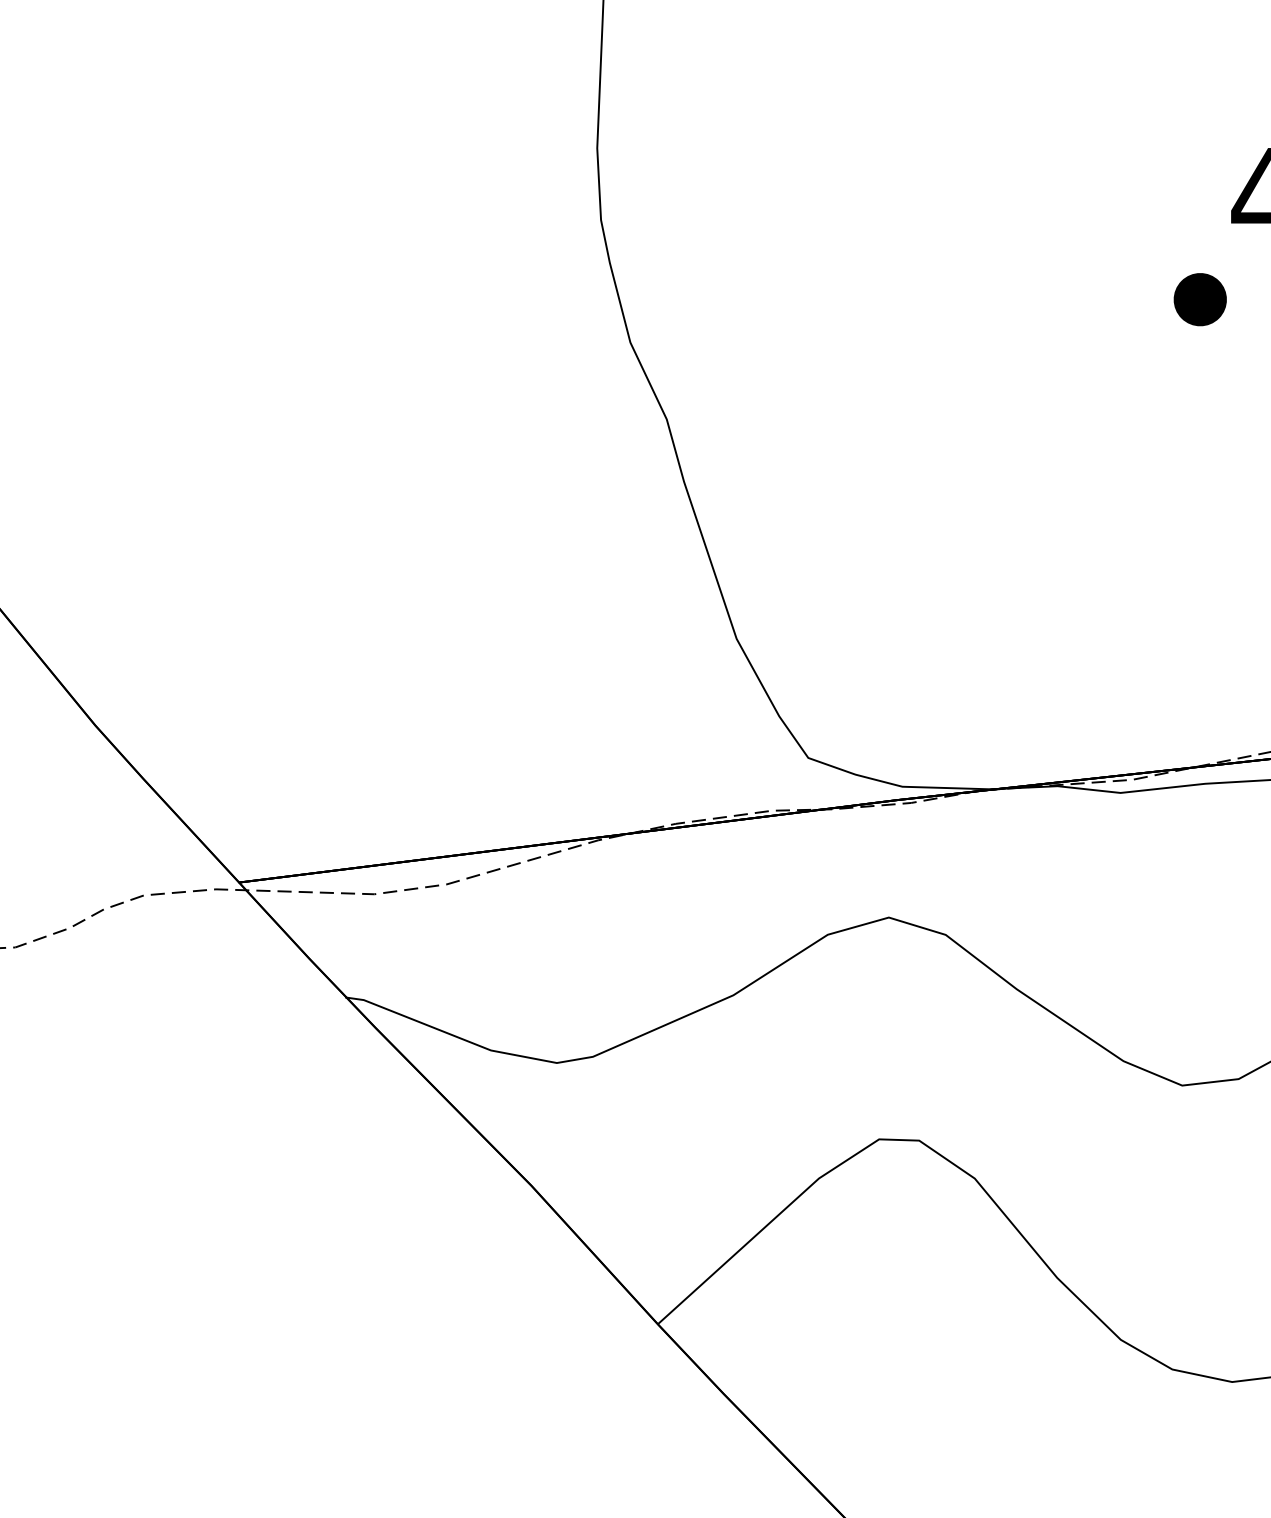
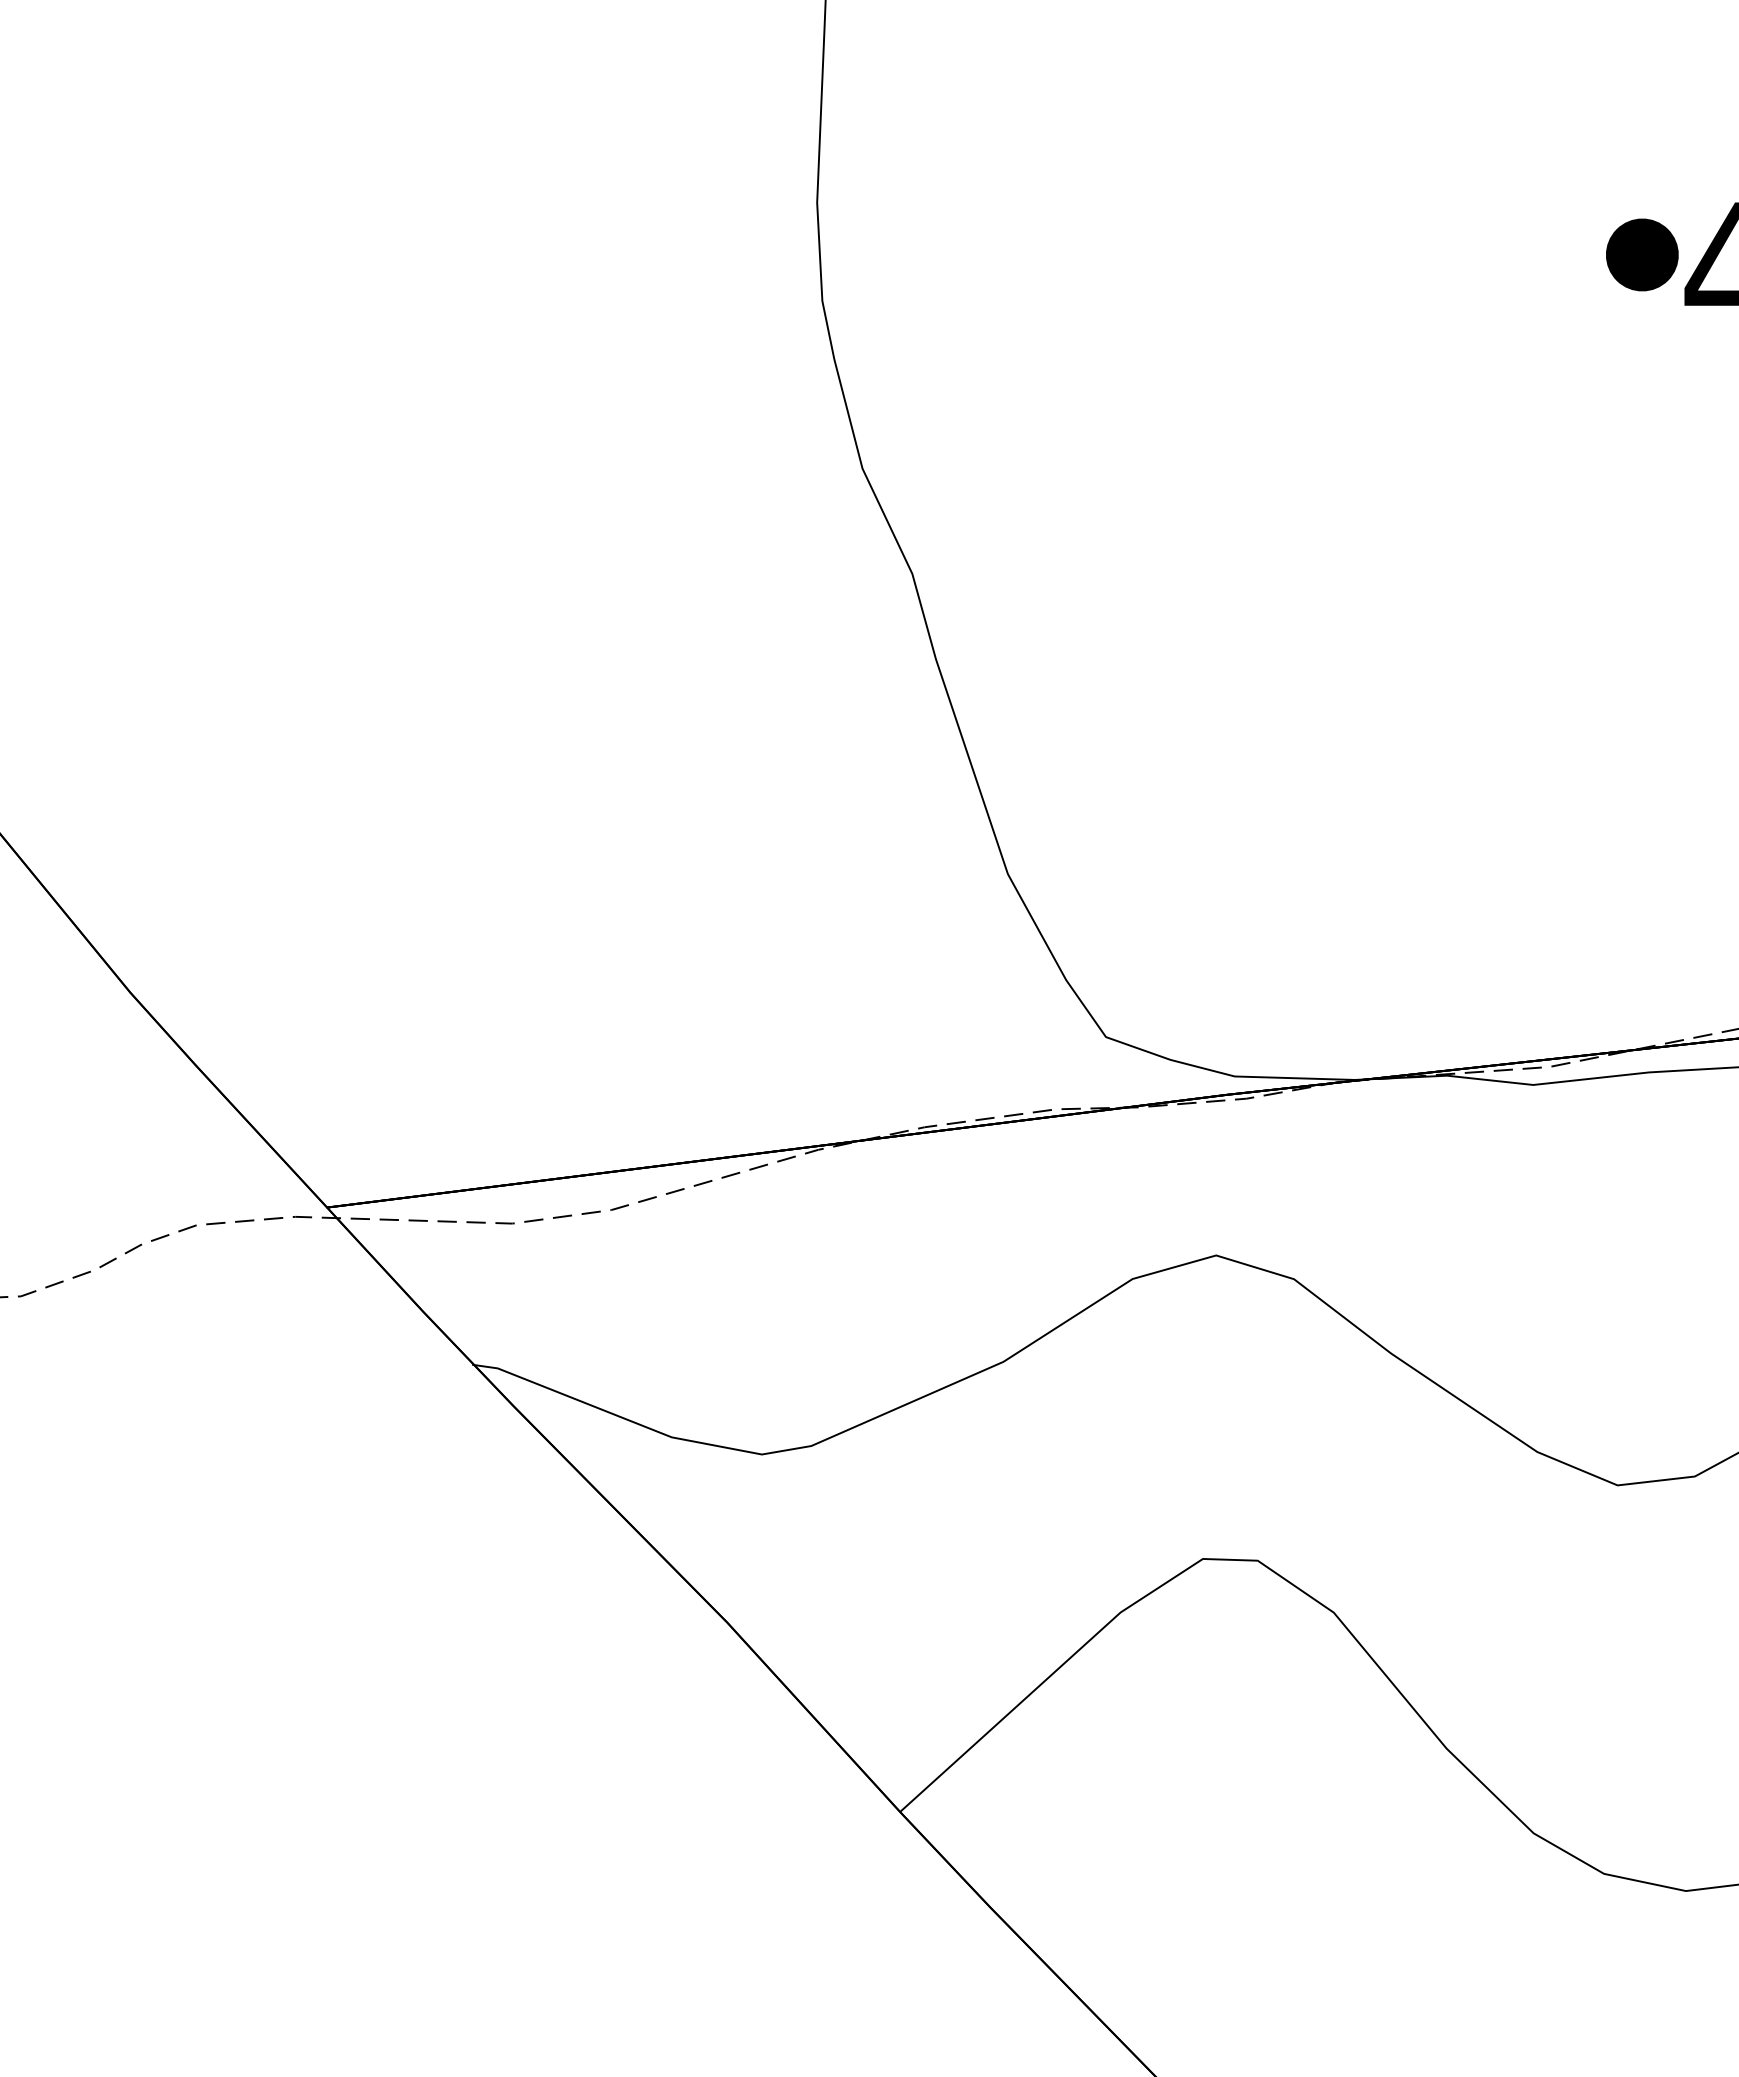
part: (1200, 299) -> (1642, 254), moved

